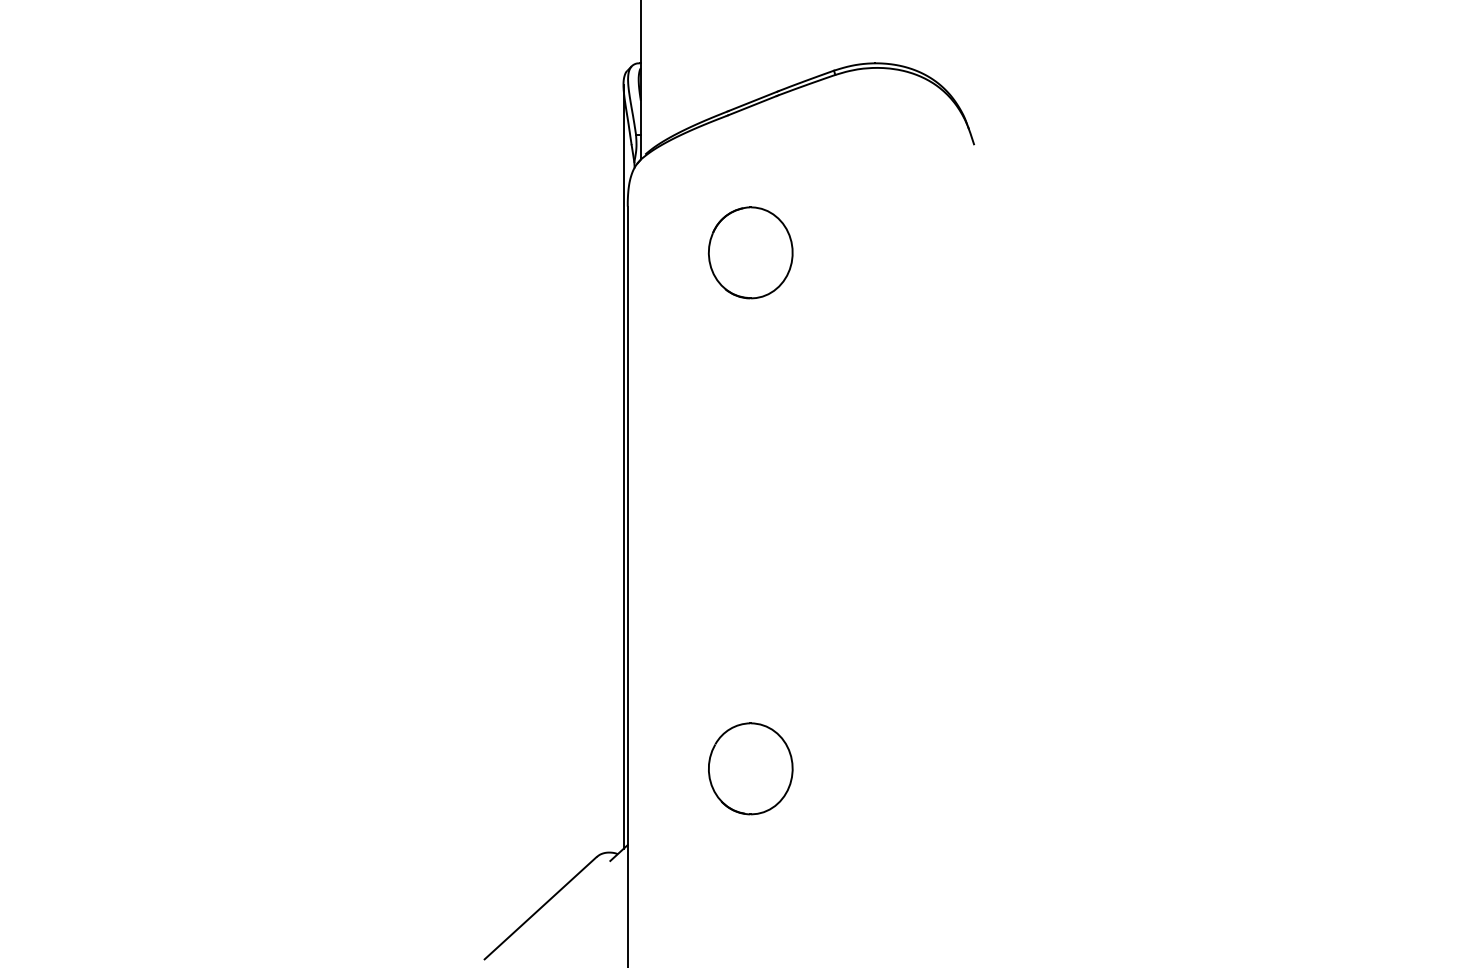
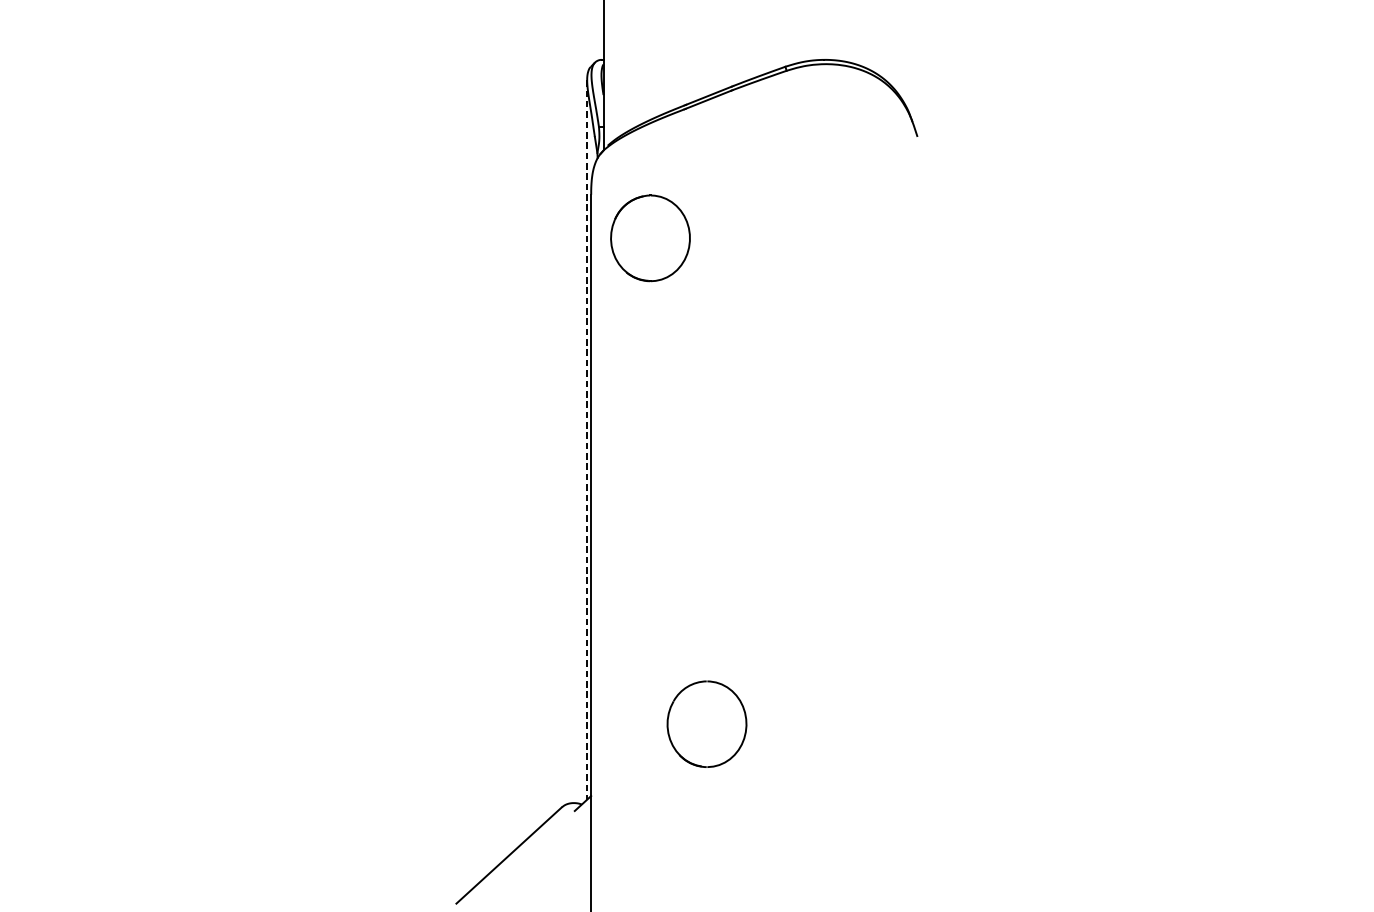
part: (750, 252) -> (650, 237), moved
line: (623, 467) -> (587, 440), solid -> dashed

